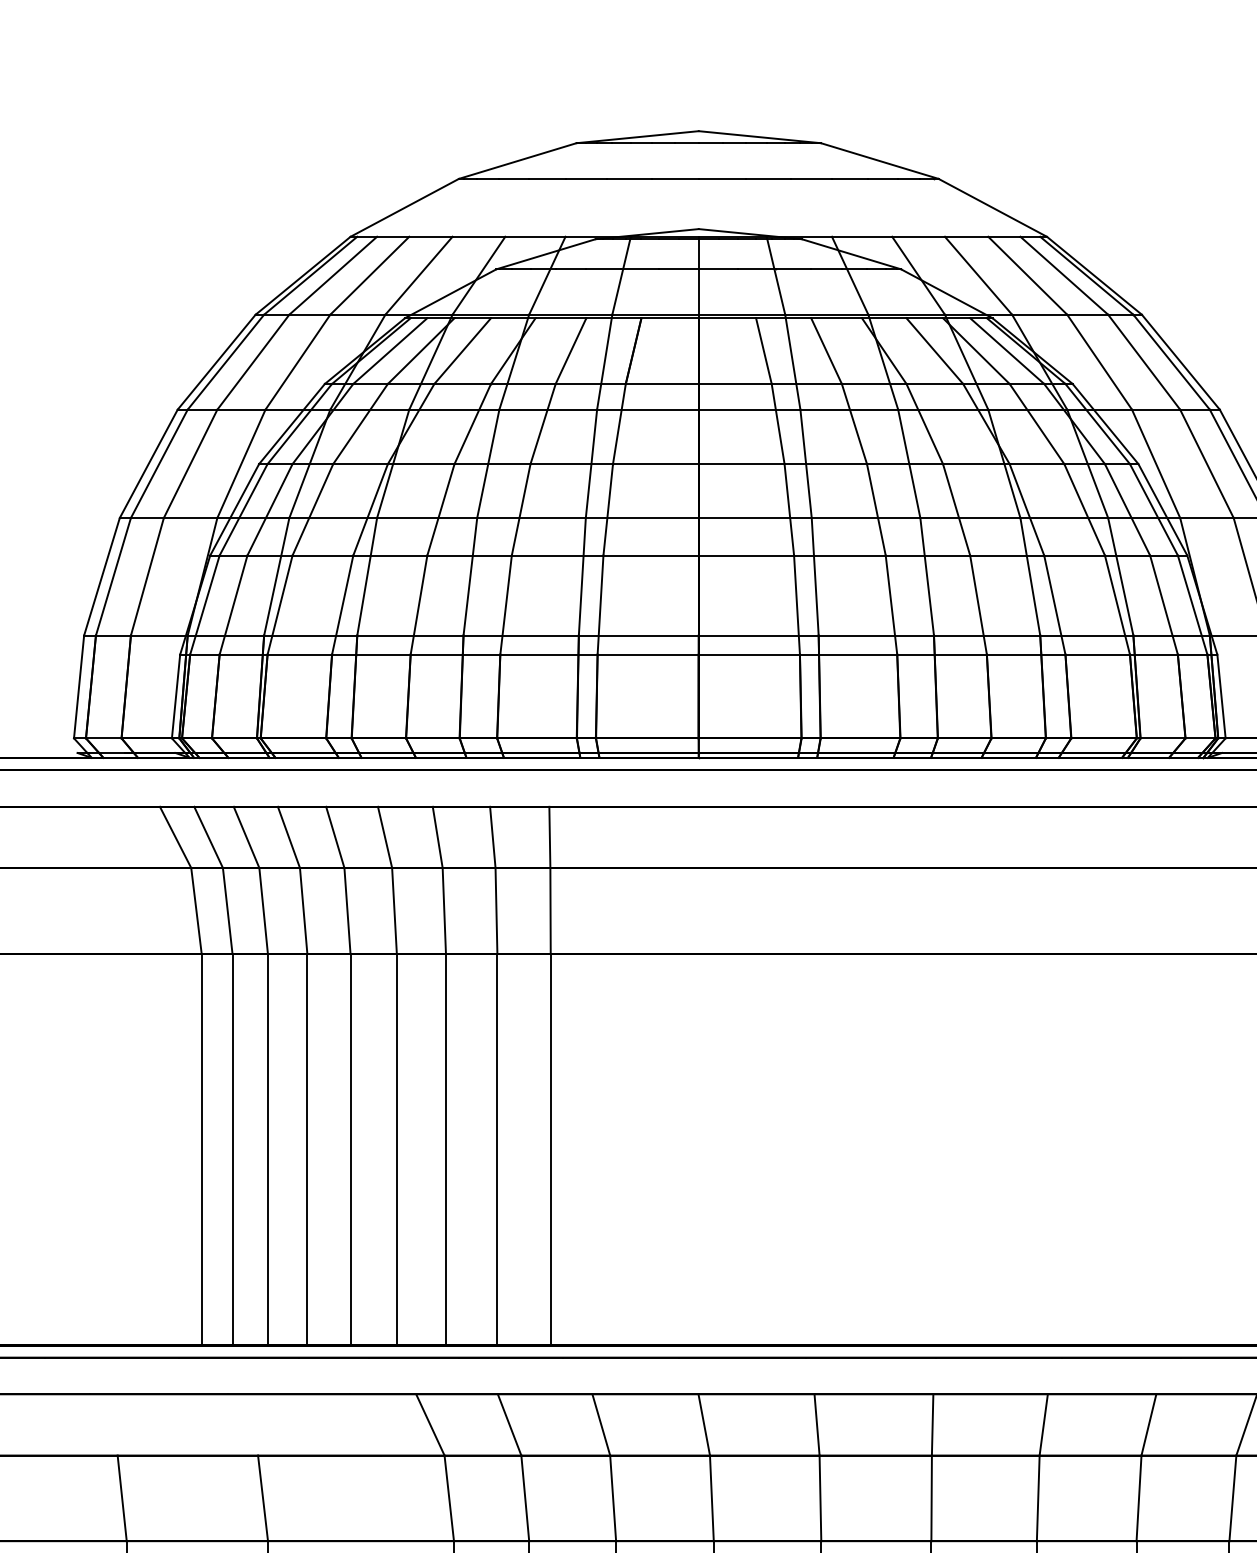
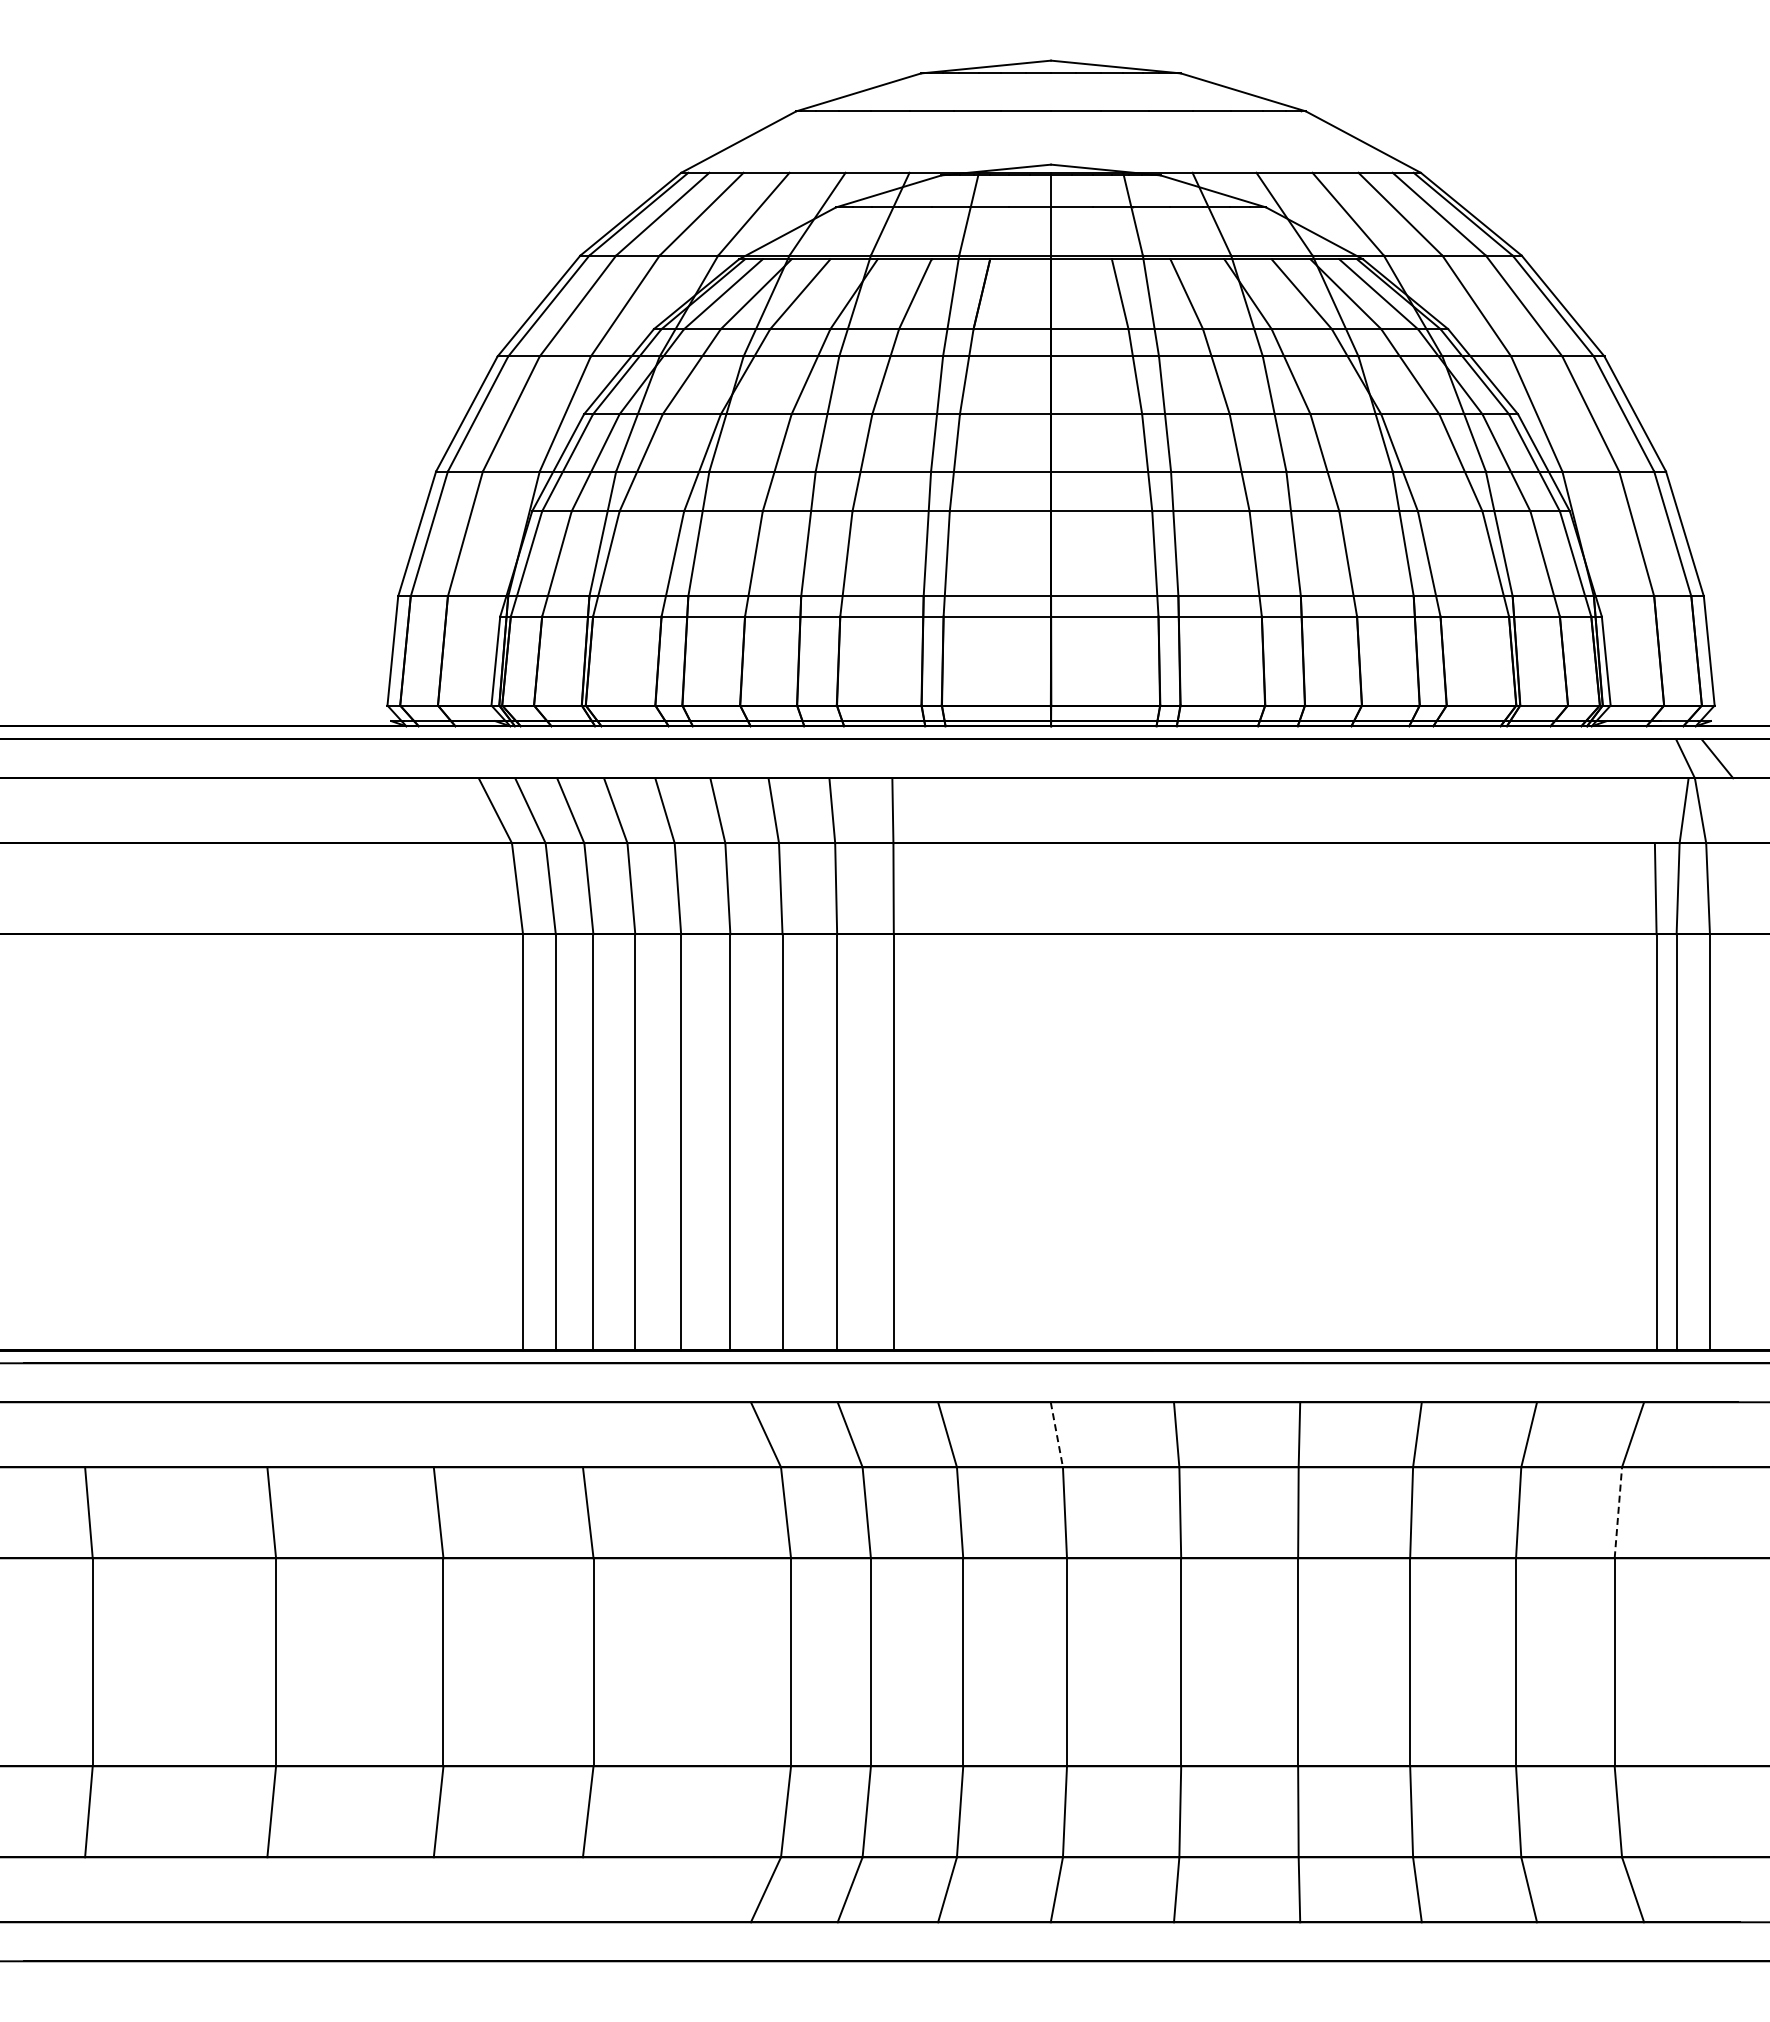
line: (703, 1425) -> (1056, 1435), solid -> dashed
line: (1233, 1498) -> (1618, 1512), solid -> dashed

